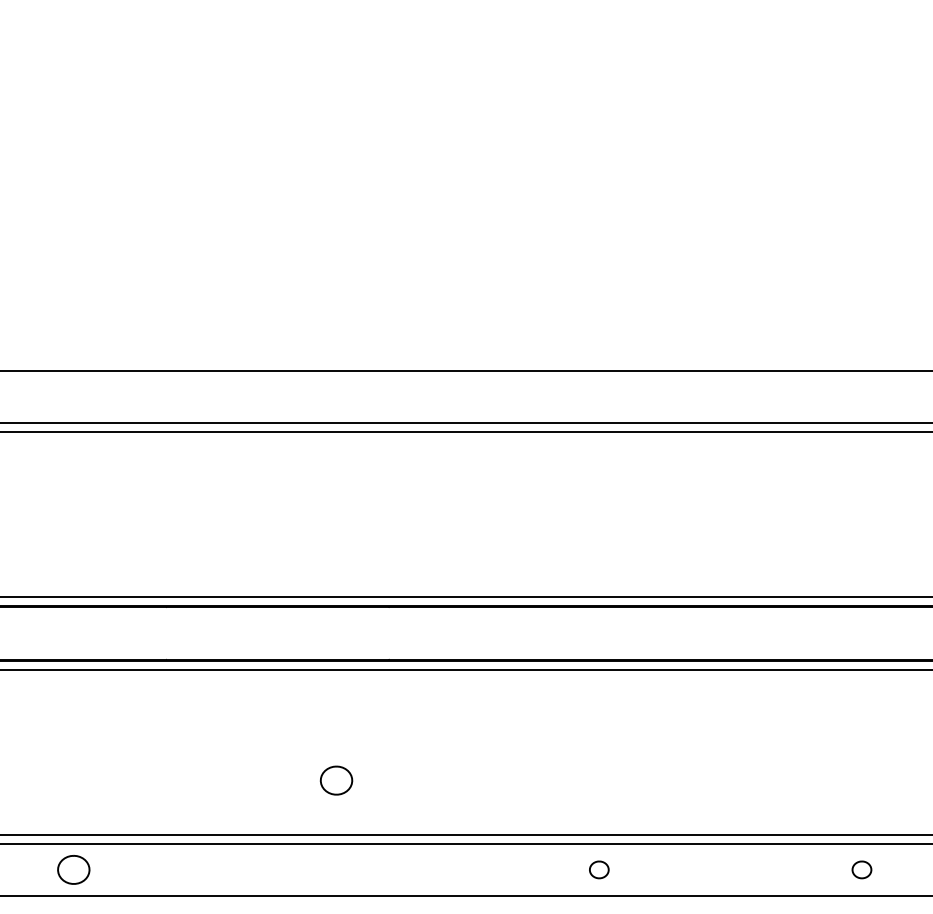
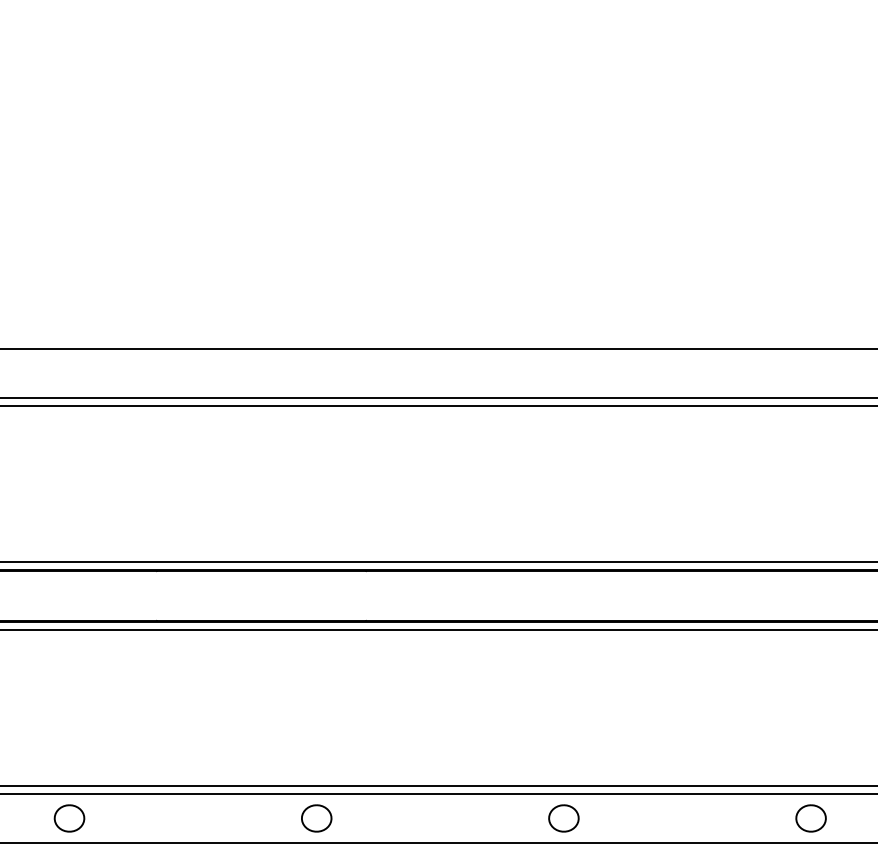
part: (336, 780) -> (316, 818), moved
part: (598, 869) -> (563, 818), size x1.67
part: (861, 869) -> (810, 818), size x1.67

